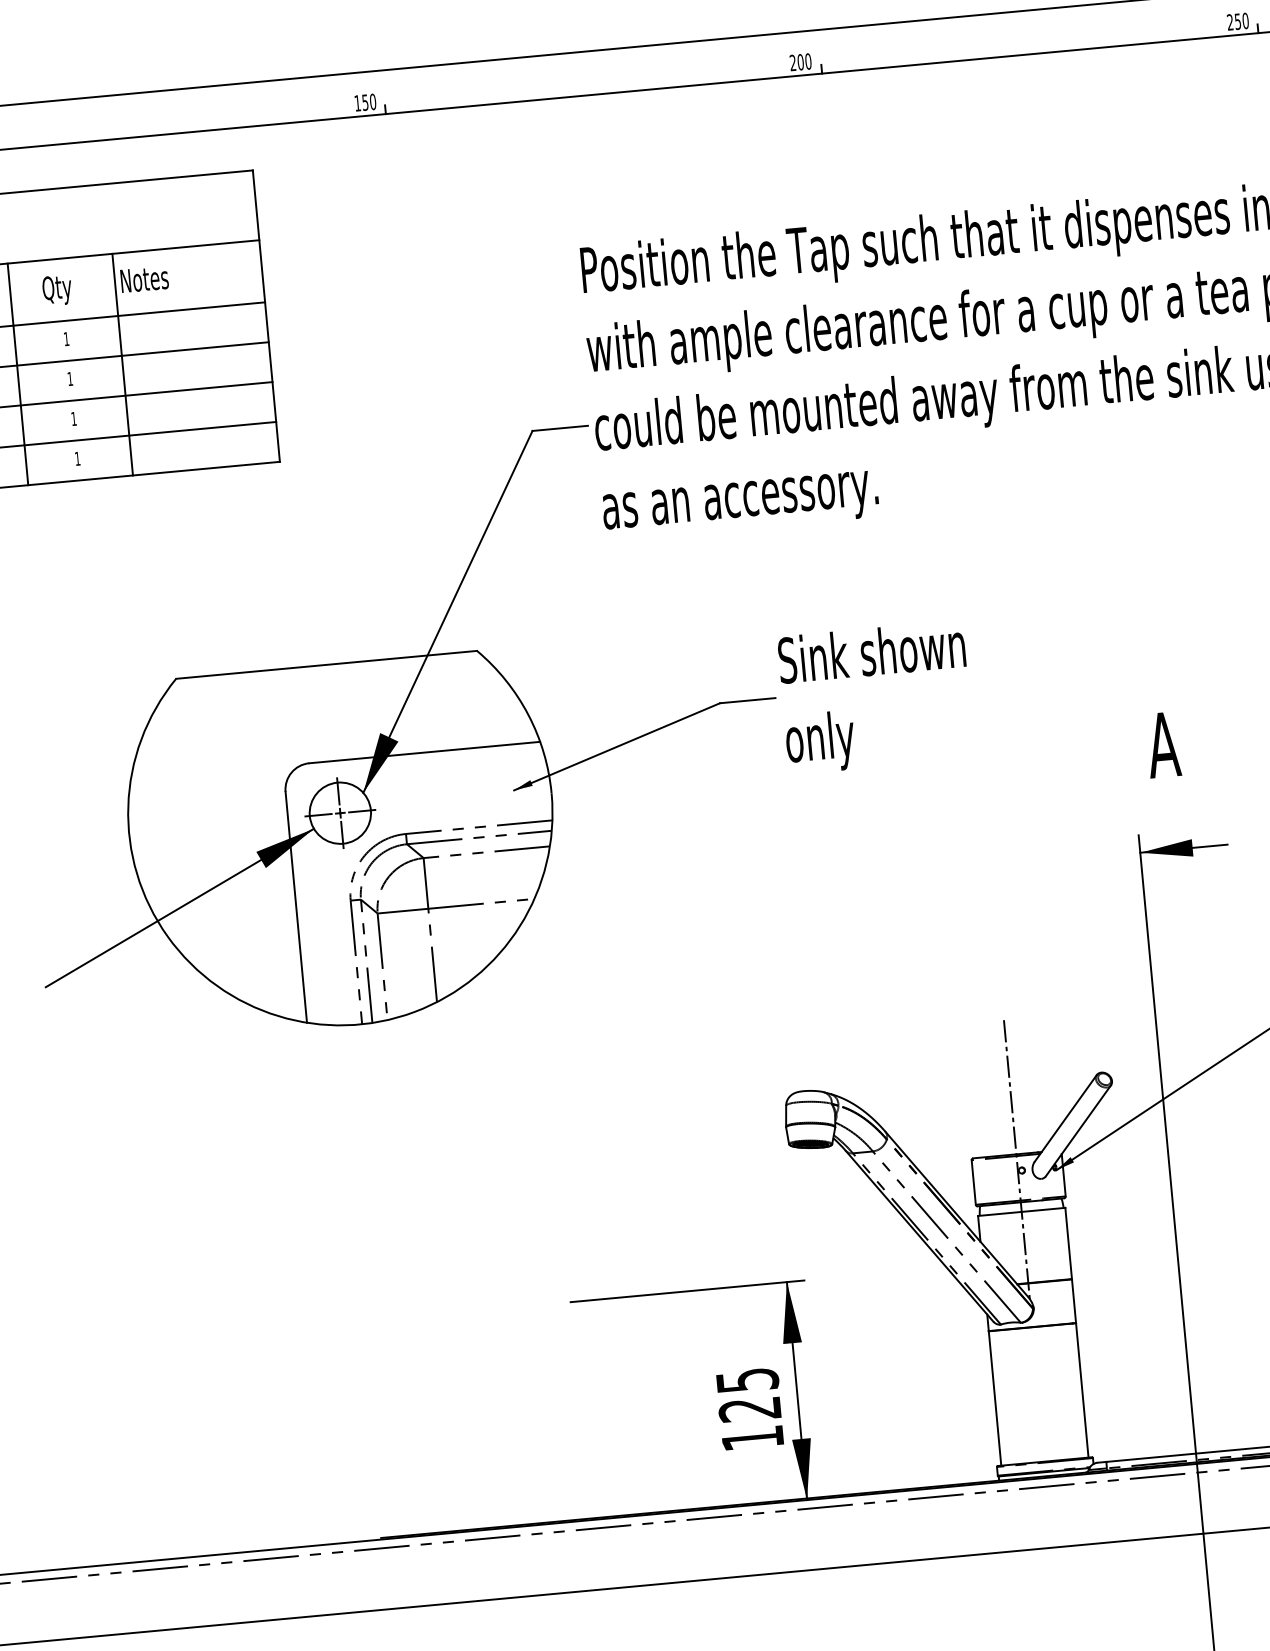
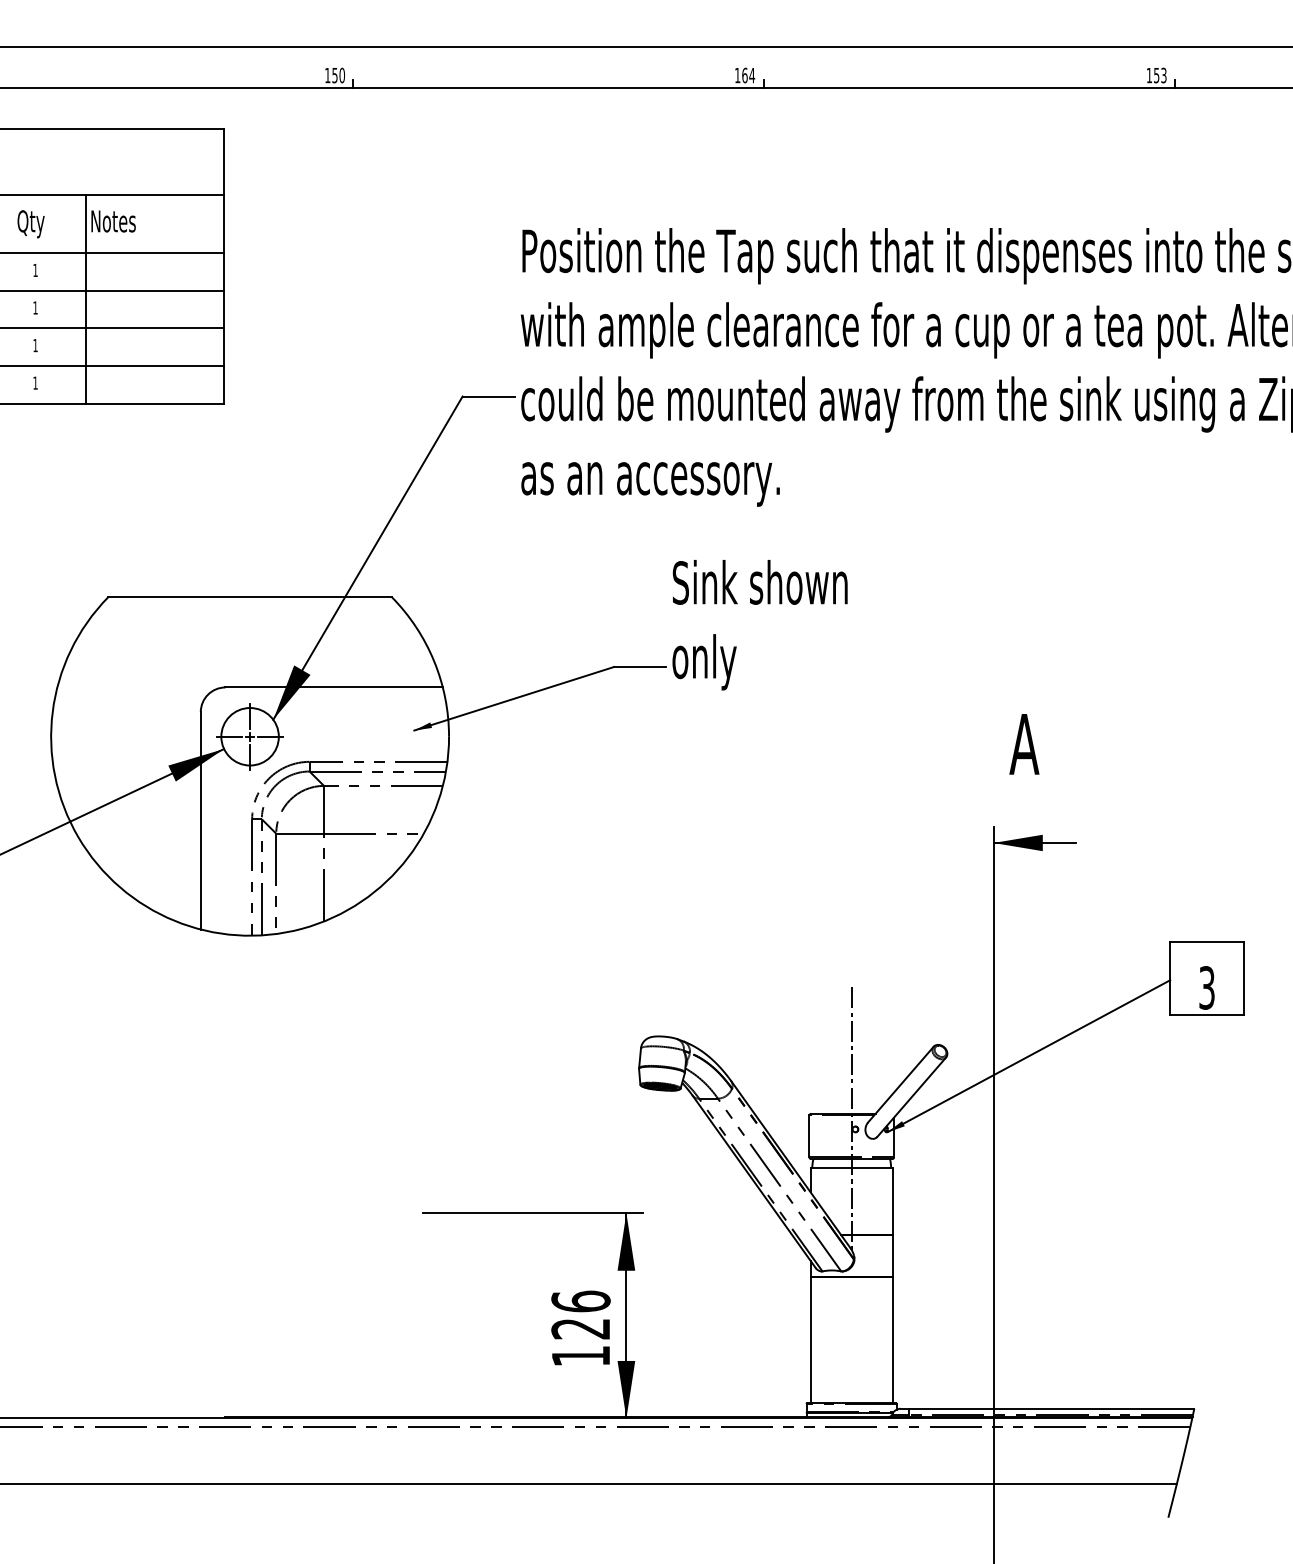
text: (1237, 21) -> (1156, 75), 250 -> 153
text: (801, 62) -> (745, 75), 200 -> 164
text: (875, 697) -> (759, 625), moved
text: (746, 1380) -> (580, 1301), 125 -> 126

